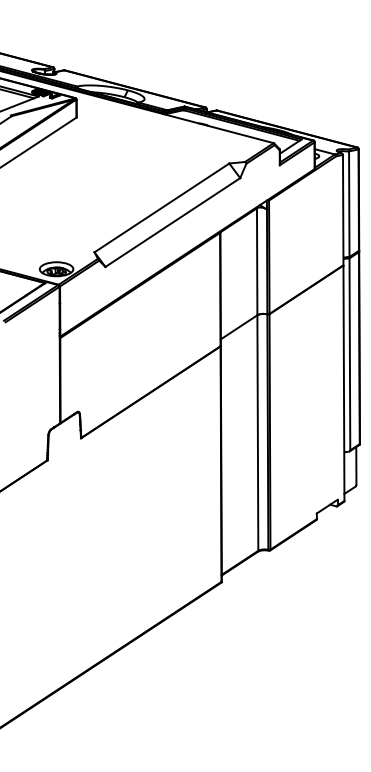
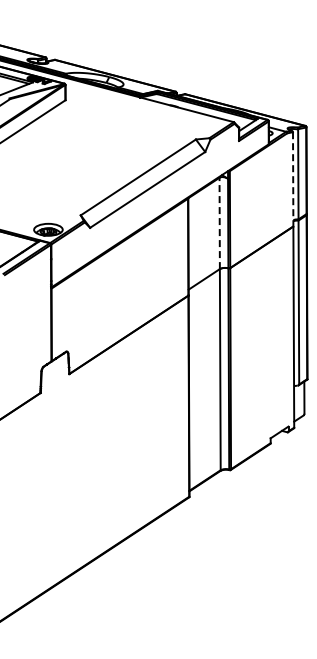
line: (343, 210) -> (293, 179), solid -> dashed
line: (256, 261) -> (219, 223), solid -> dashed

